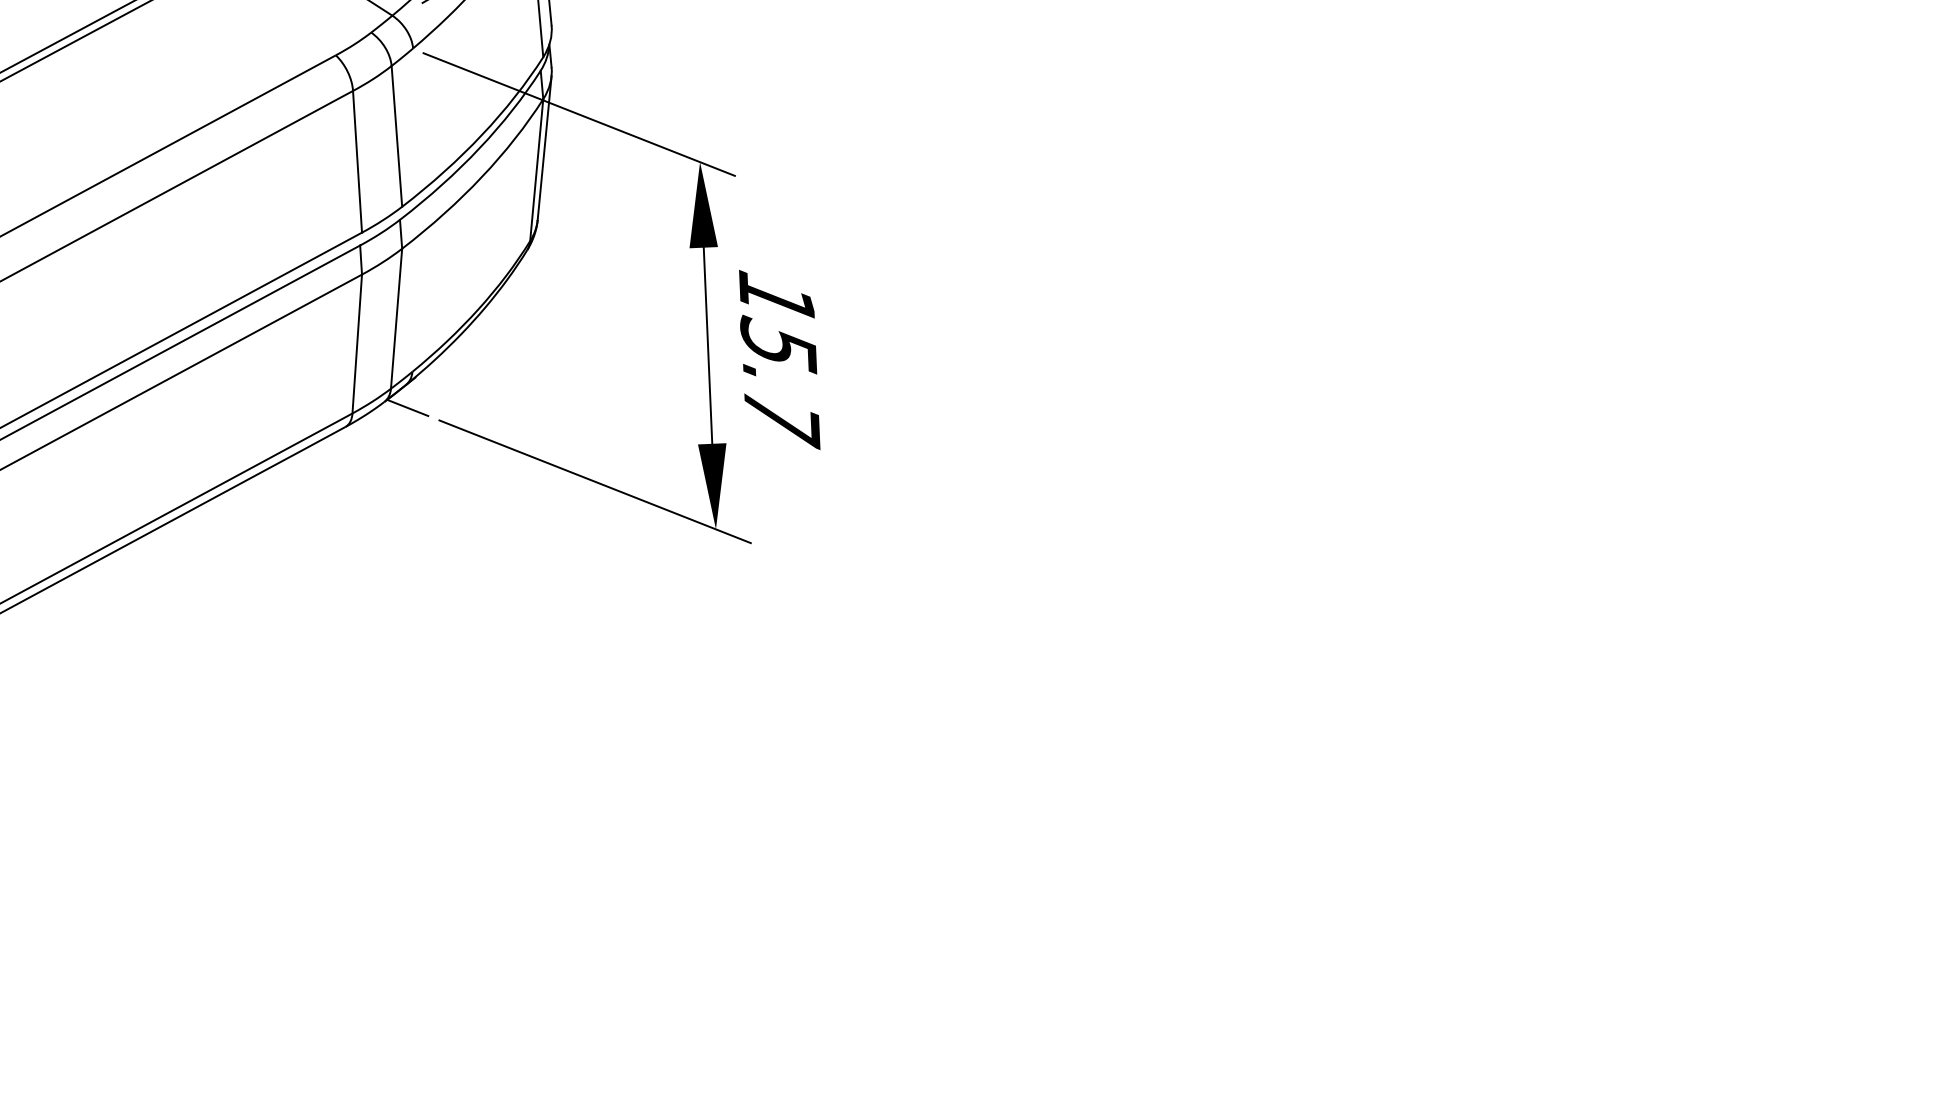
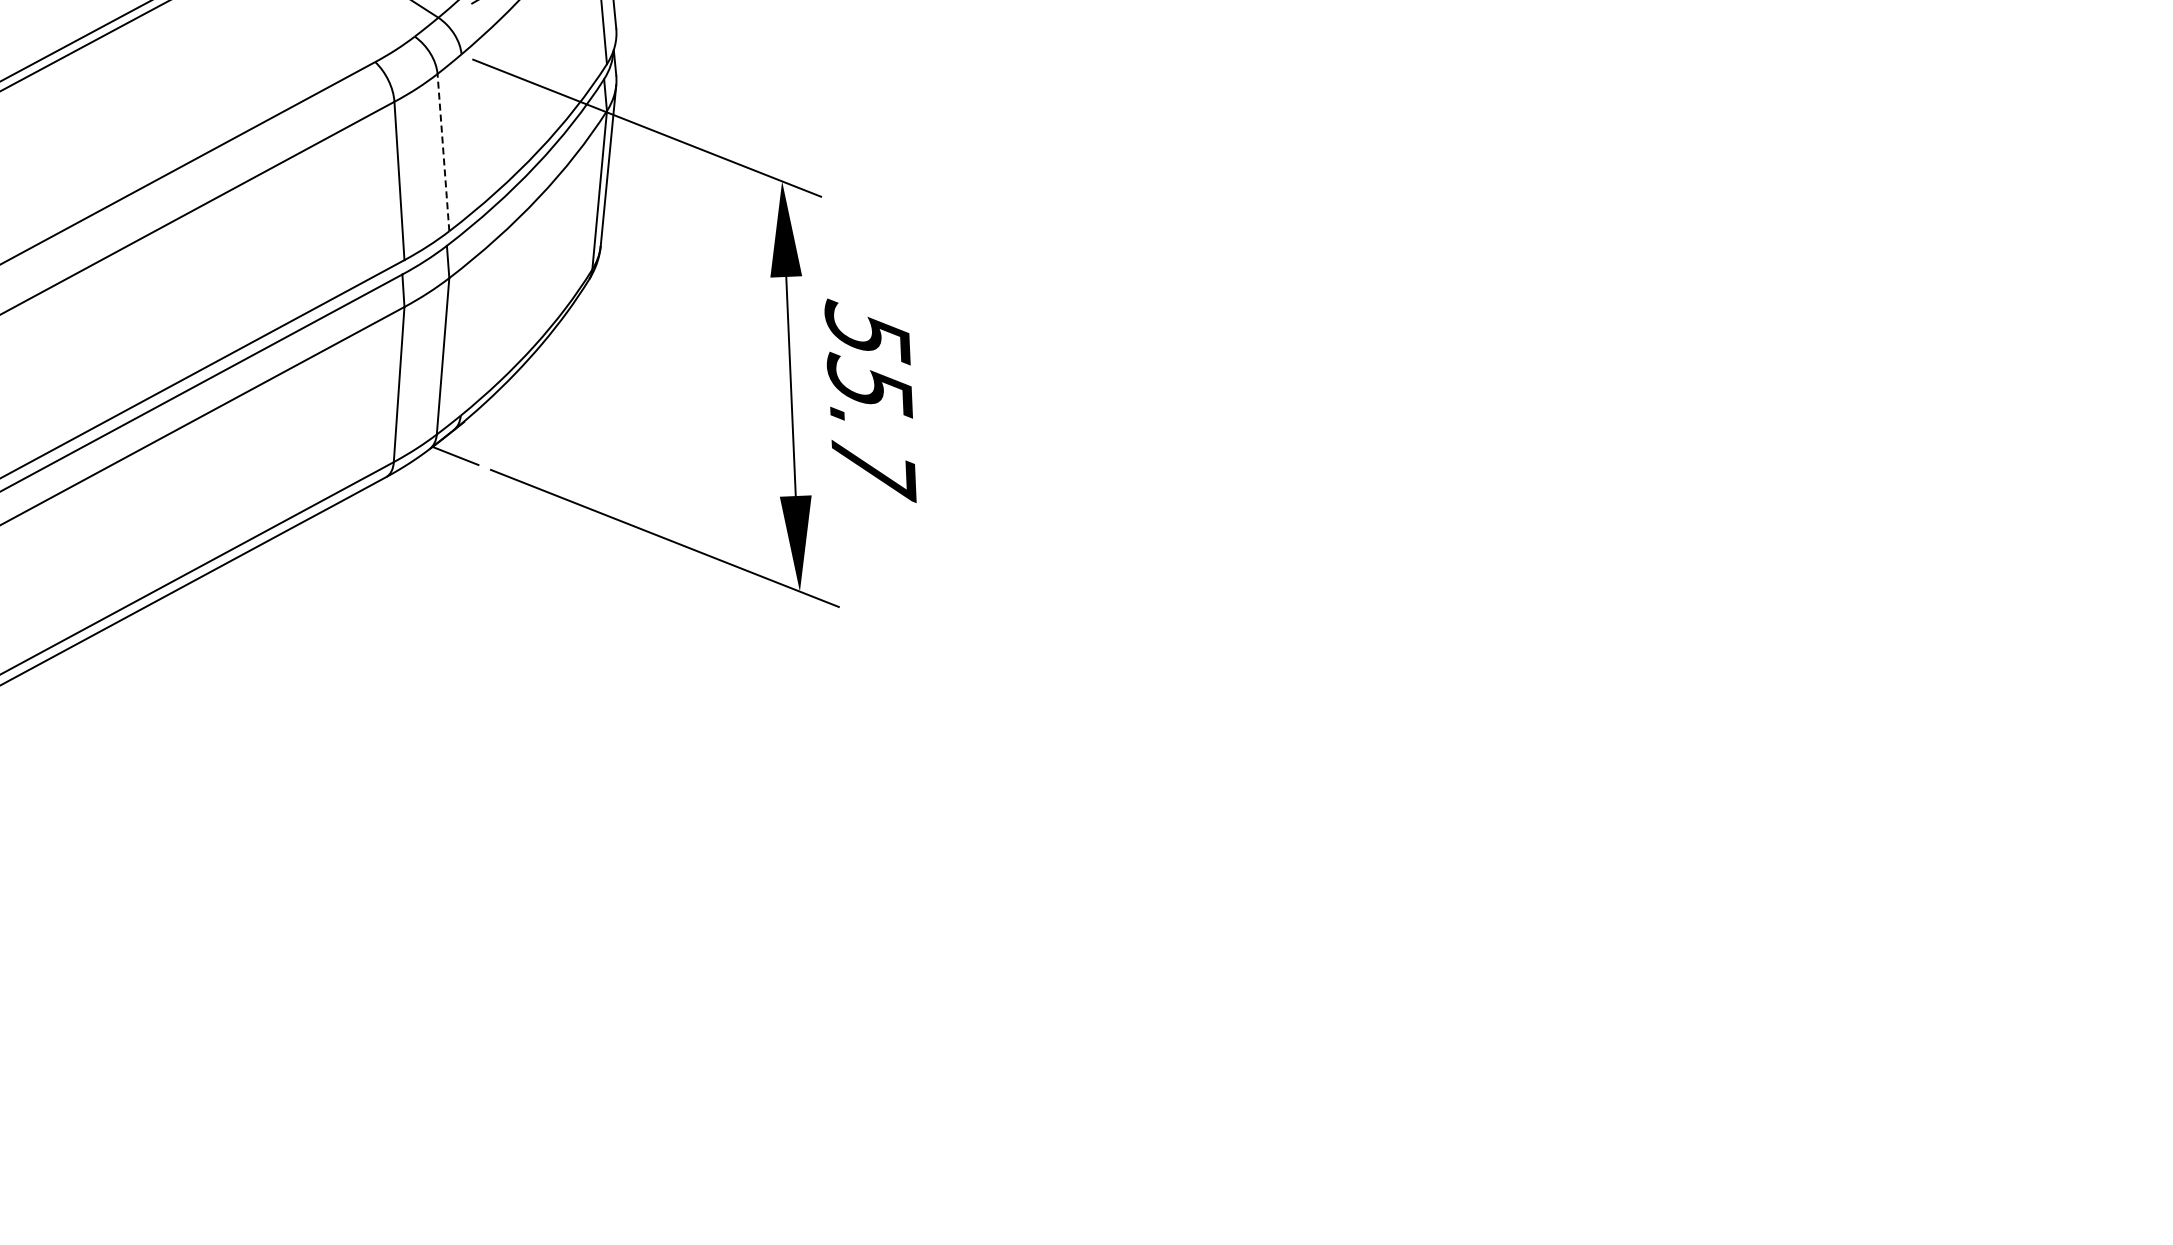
line: (396, 136) -> (443, 152), solid -> dashed
text: (776, 296) -> (867, 331), 15.7 -> 55.7

